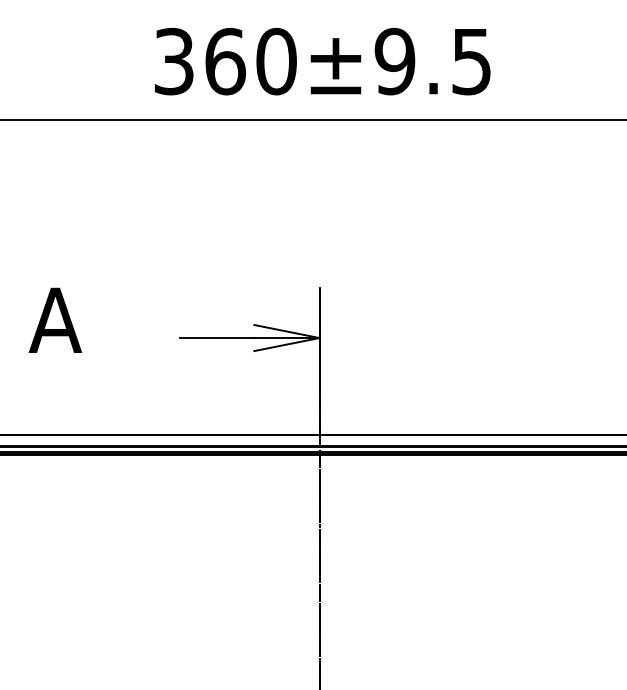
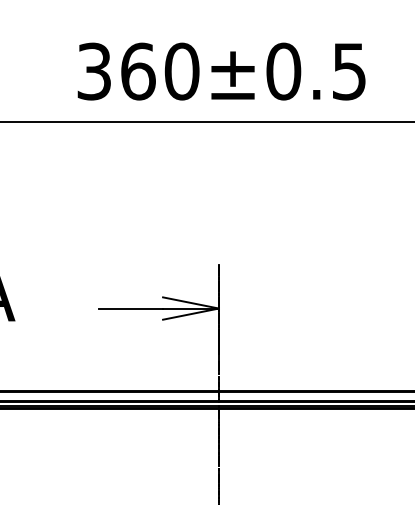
text: (394, 61) -> (283, 71), 360±9.5 -> 360±0.5

